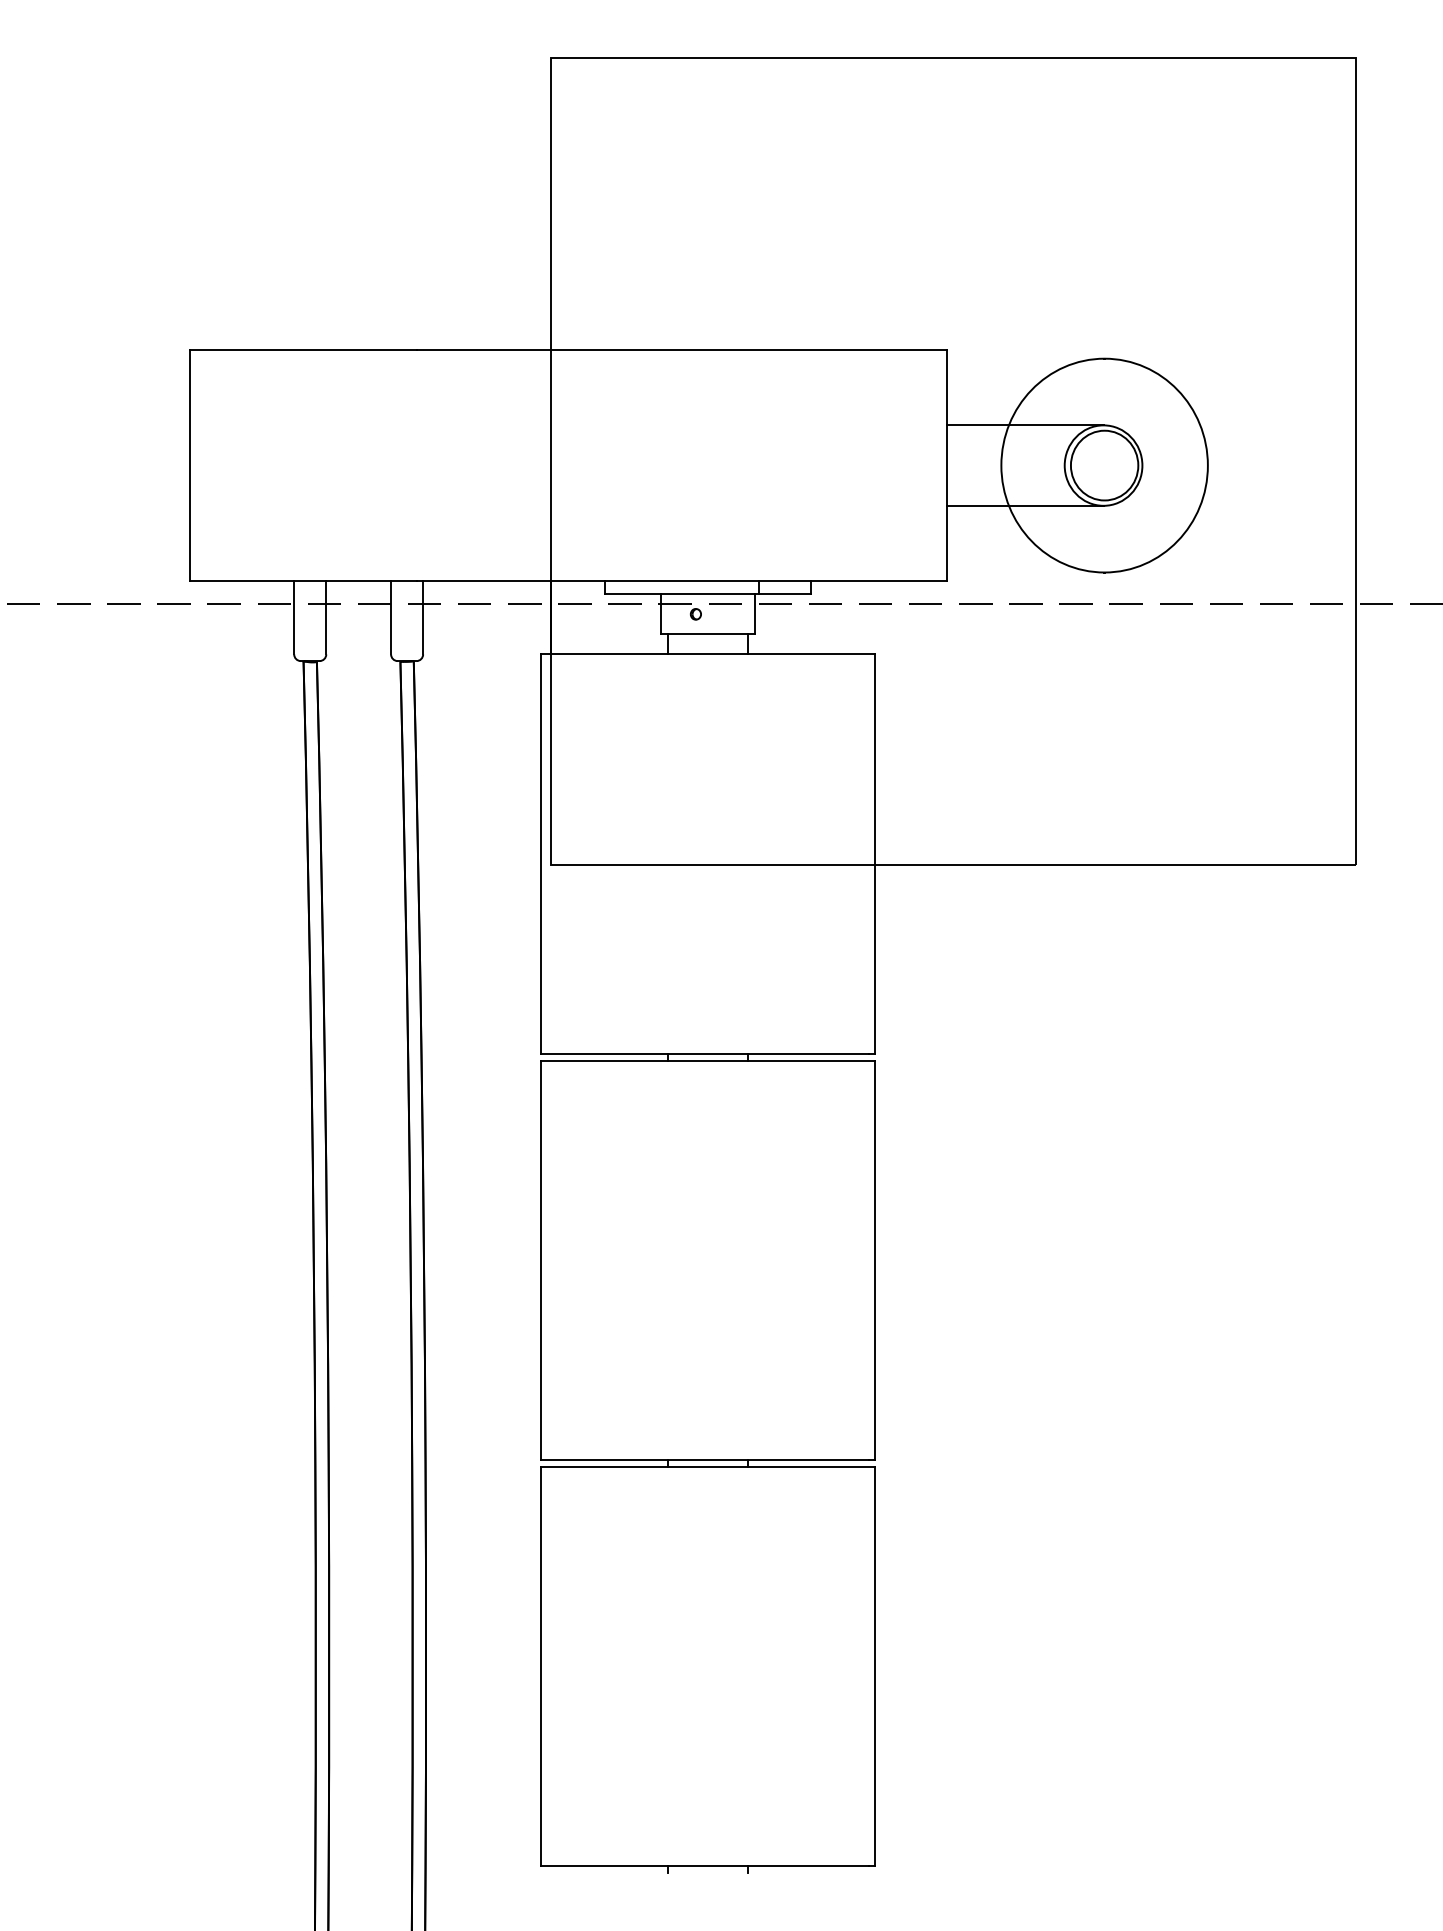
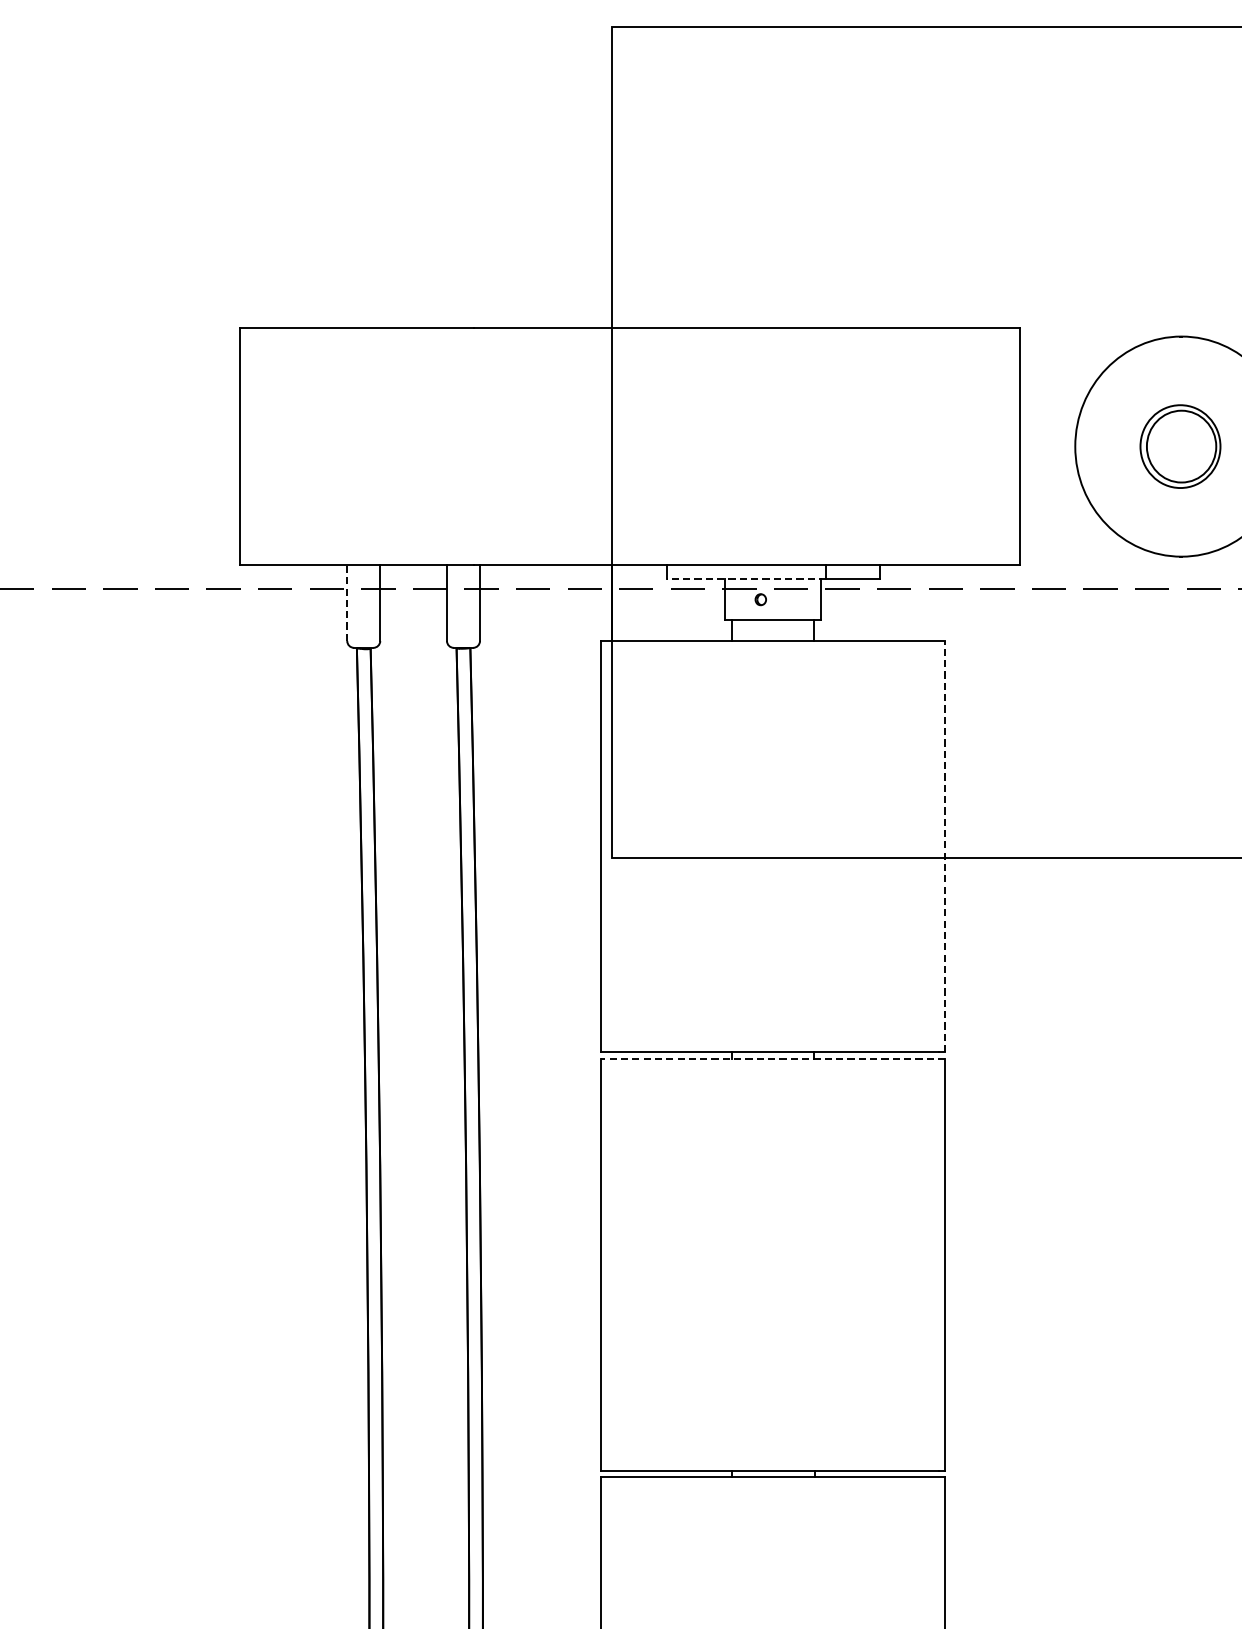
line: (1025, 425) -> (1100, 405), removed
line: (1025, 505) -> (1100, 487), removed
line: (681, 594) -> (745, 579), solid -> dashed
line: (294, 617) -> (347, 602), solid -> dashed
line: (874, 854) -> (944, 846), solid -> dashed
line: (707, 1060) -> (772, 1059), solid -> dashed

